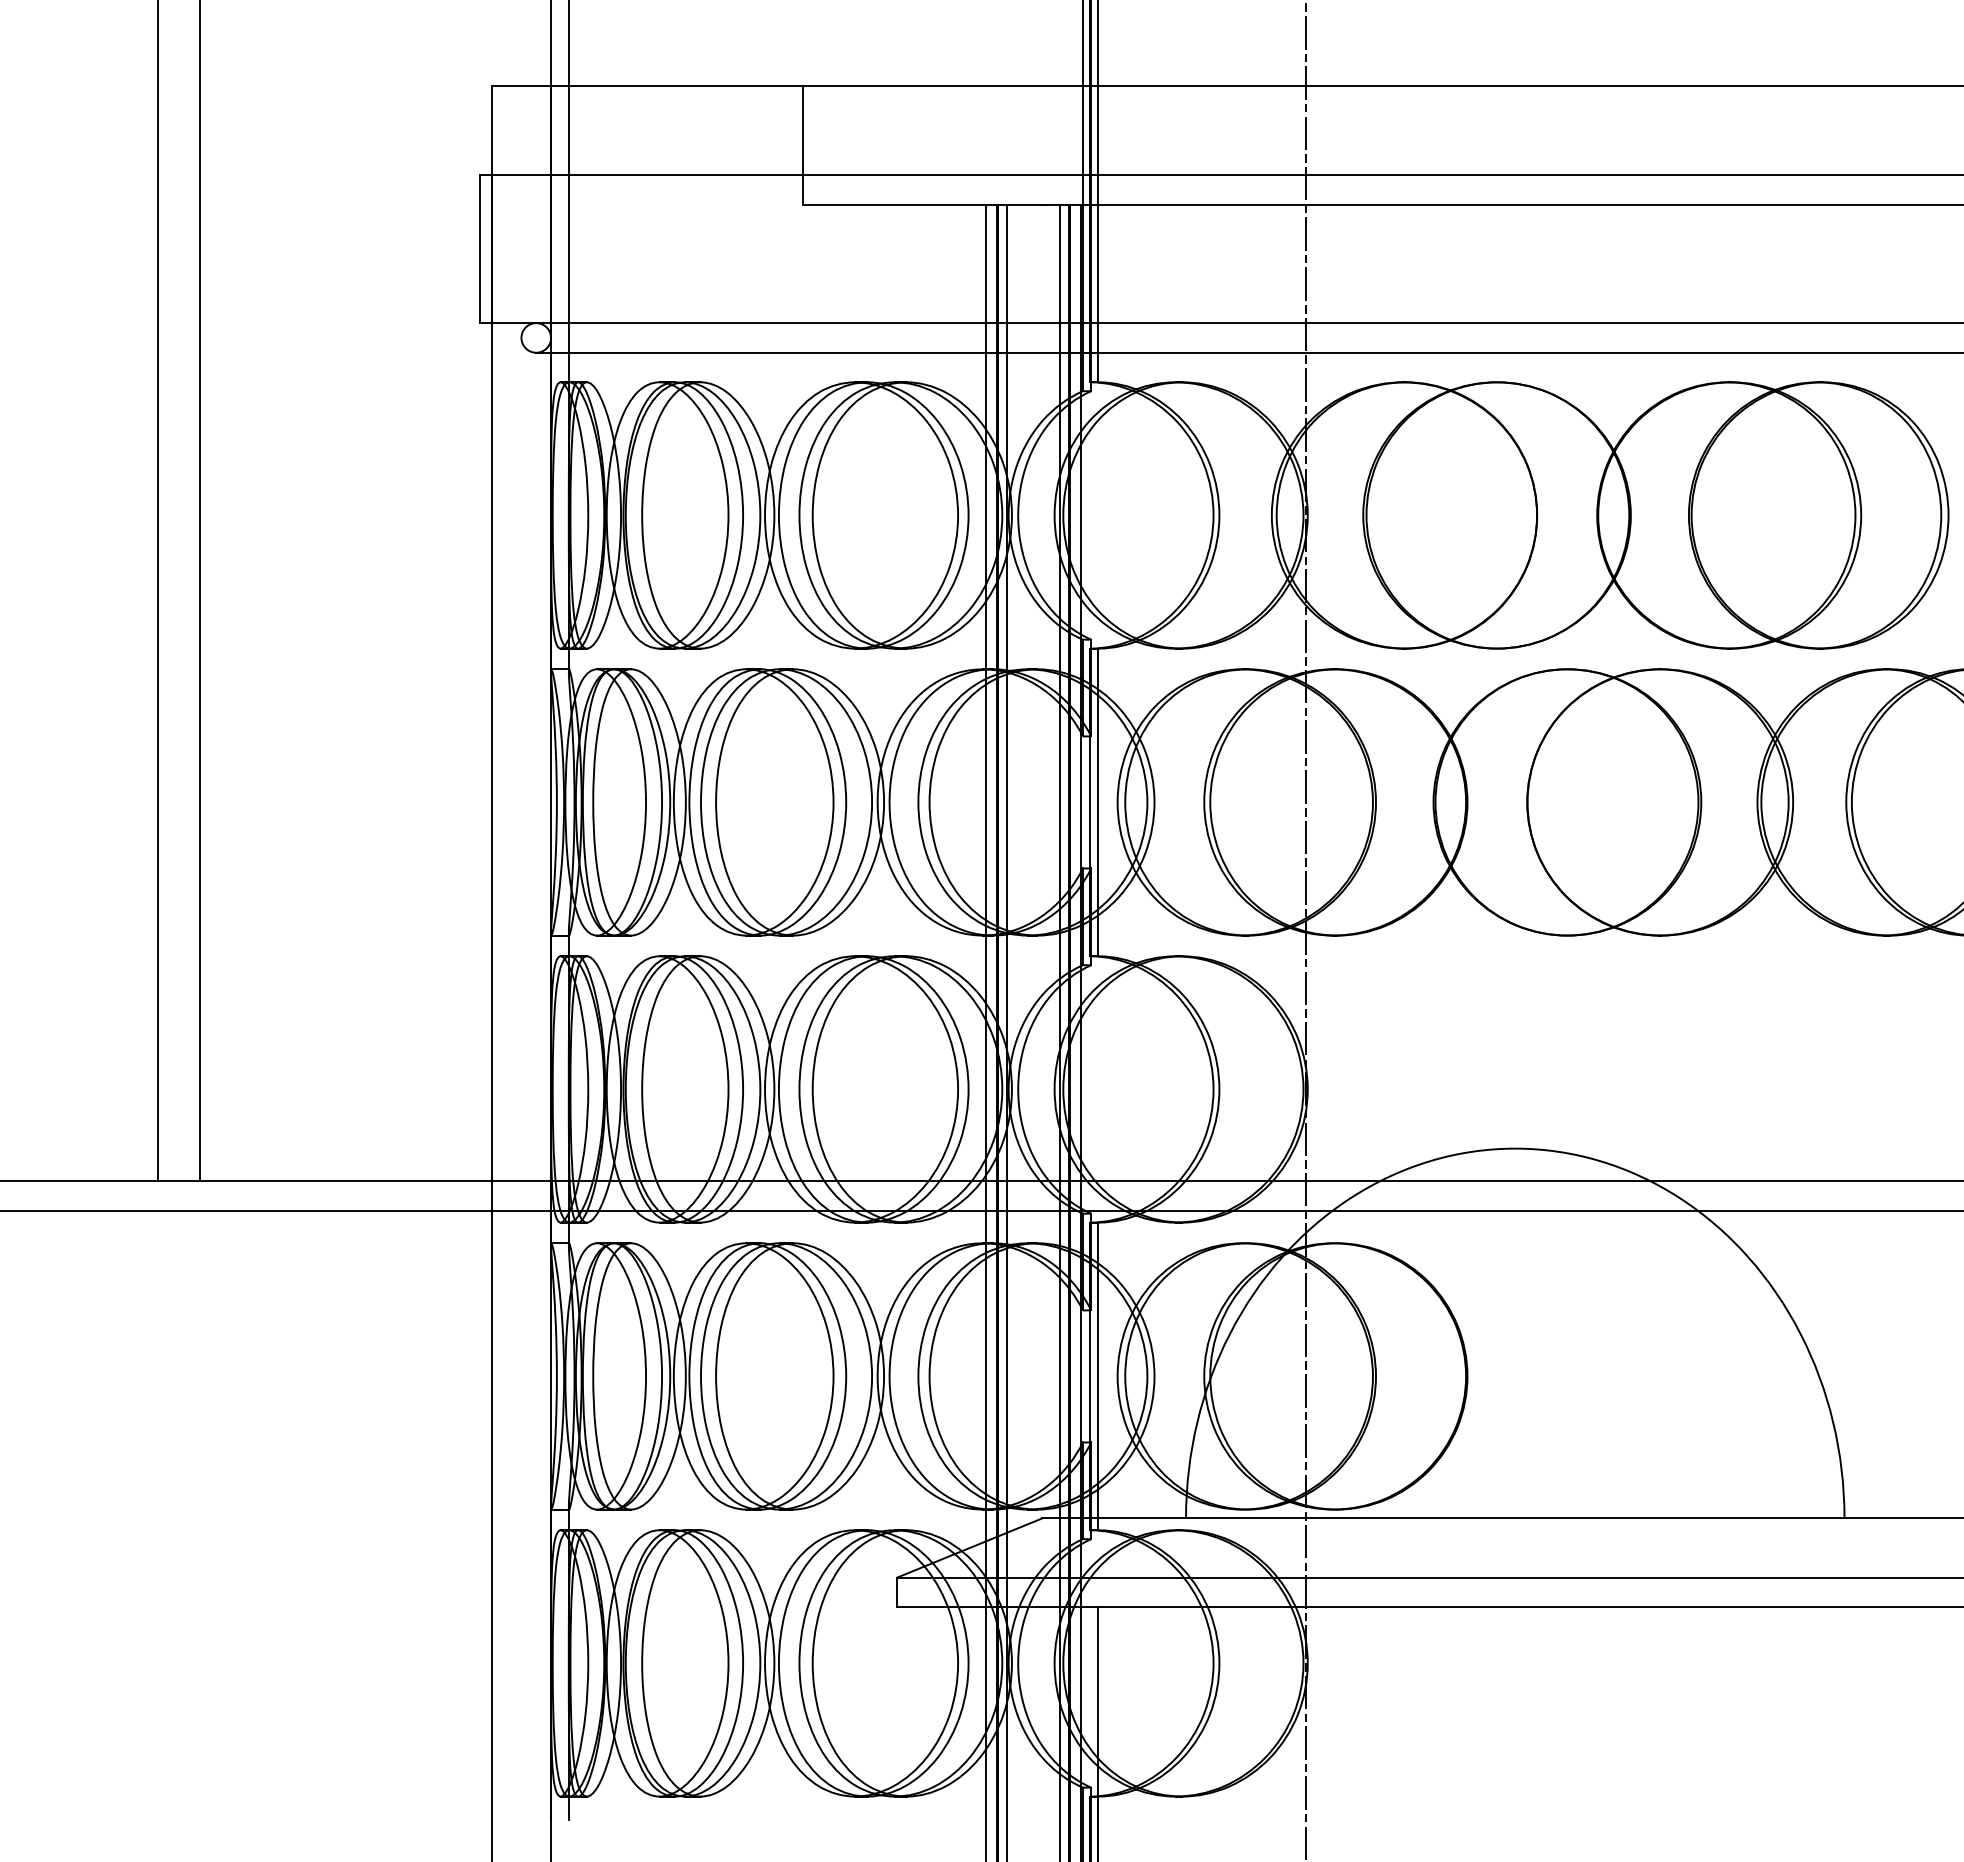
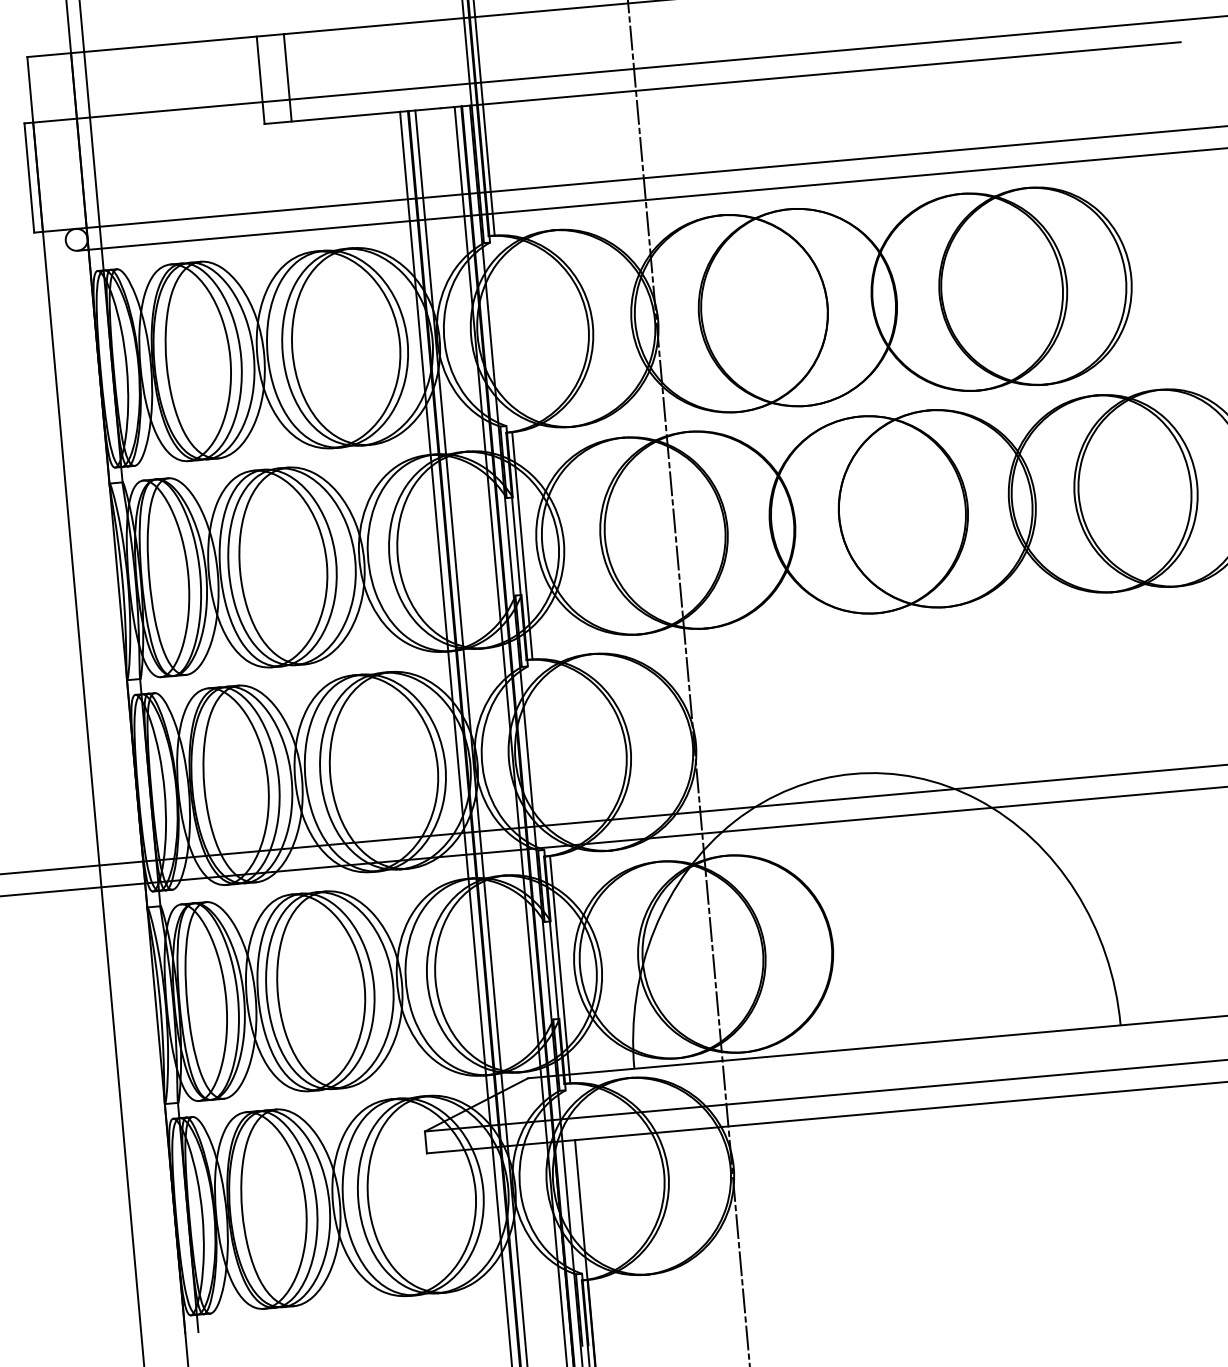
line: (839, 145) -> (287, 77), added

